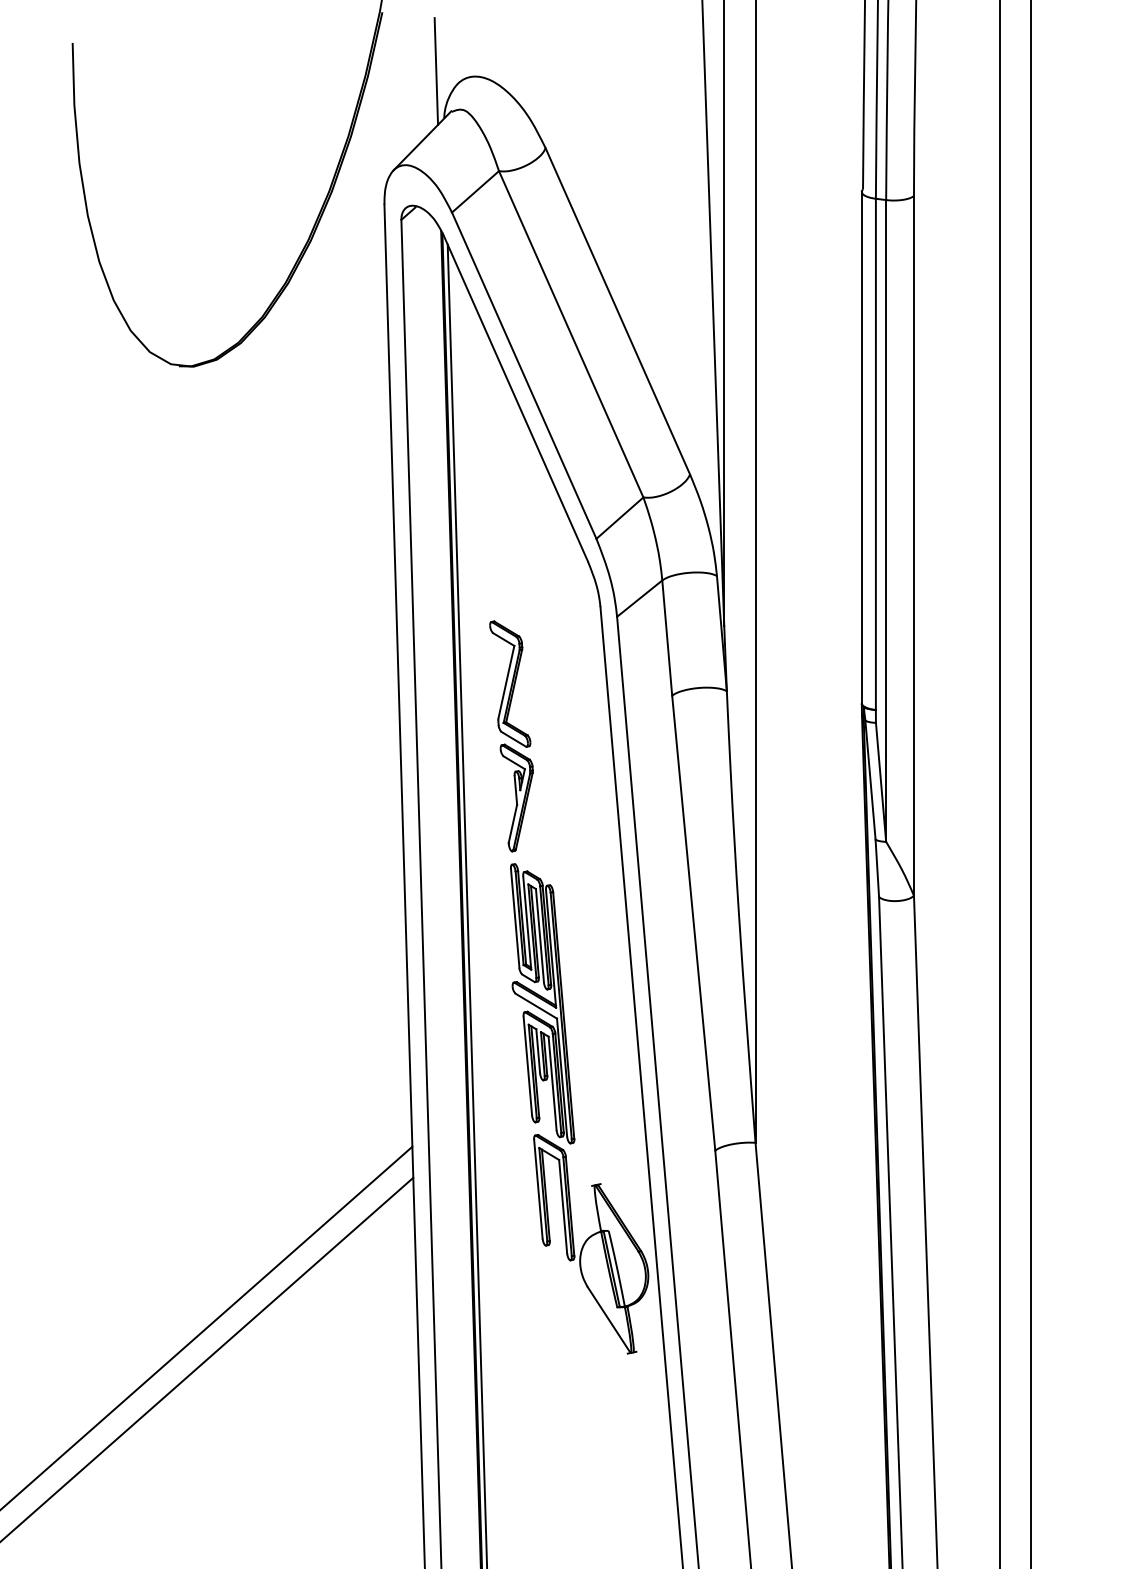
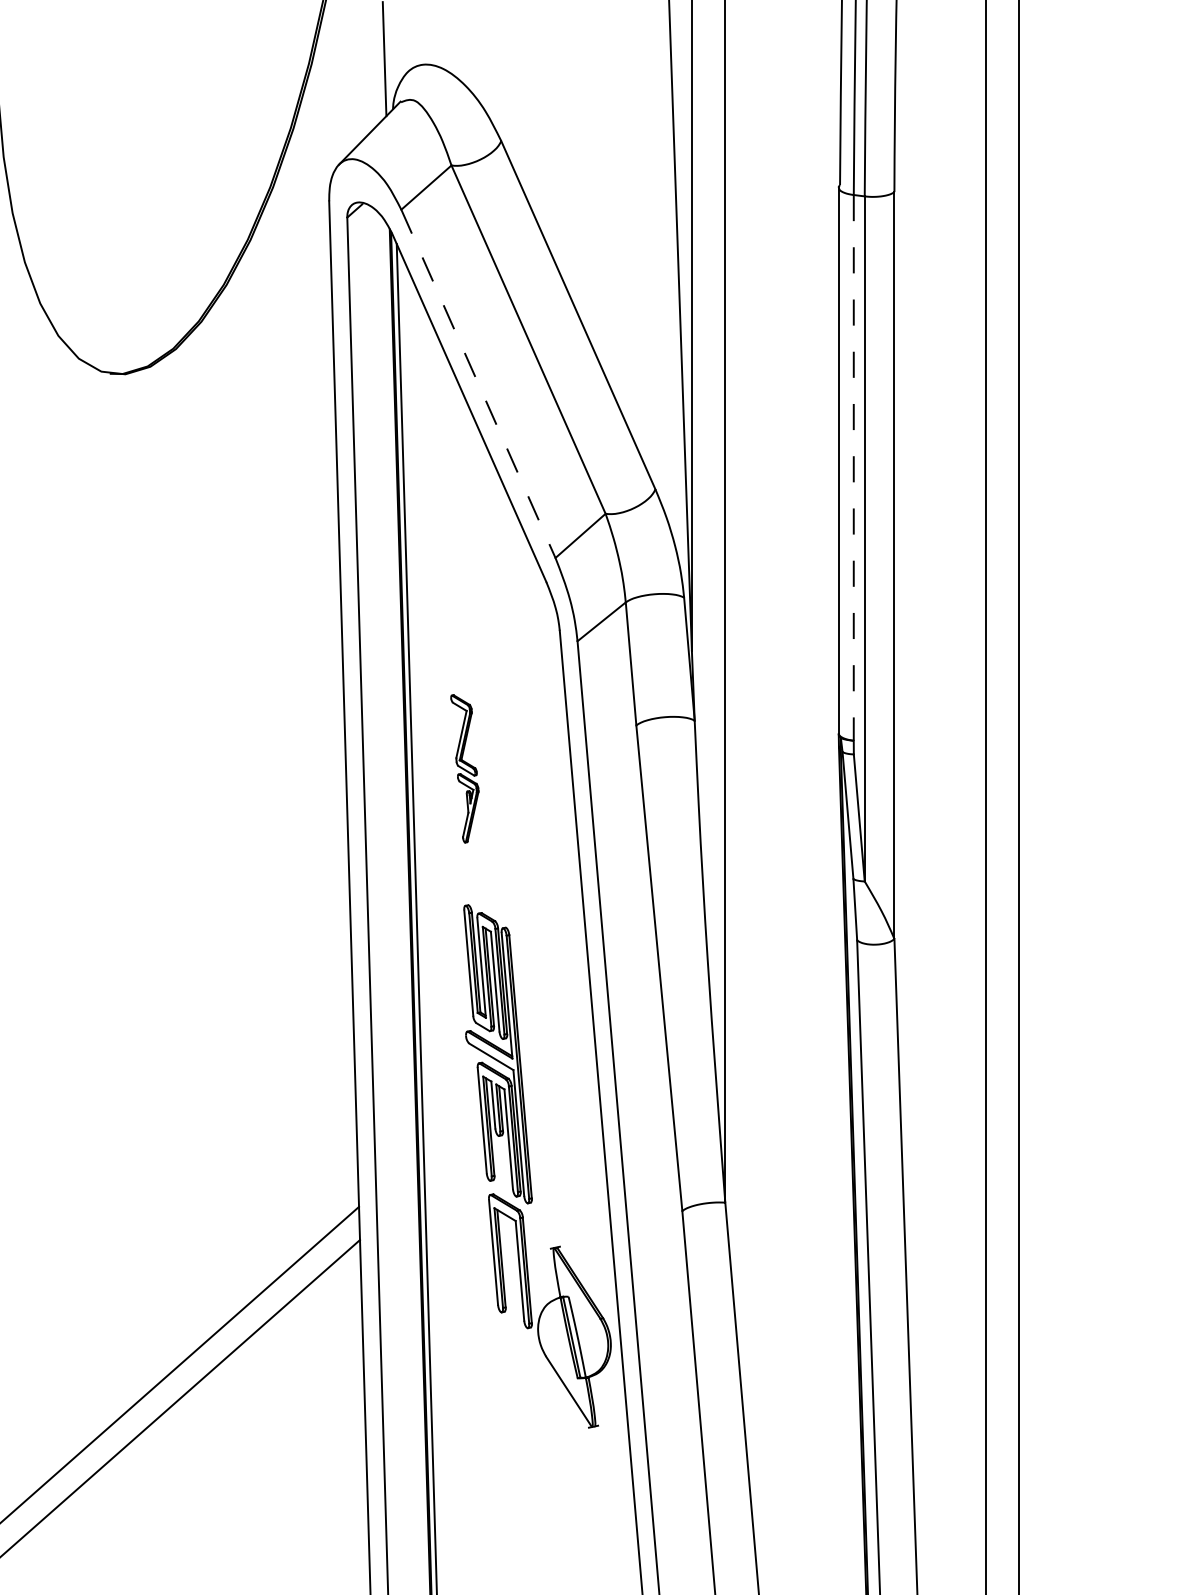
line: (524, 376) -> (478, 384), solid -> dashed
line: (875, 454) -> (853, 467), solid -> dashed
part: (511, 736) -> (464, 768), size x0.6

